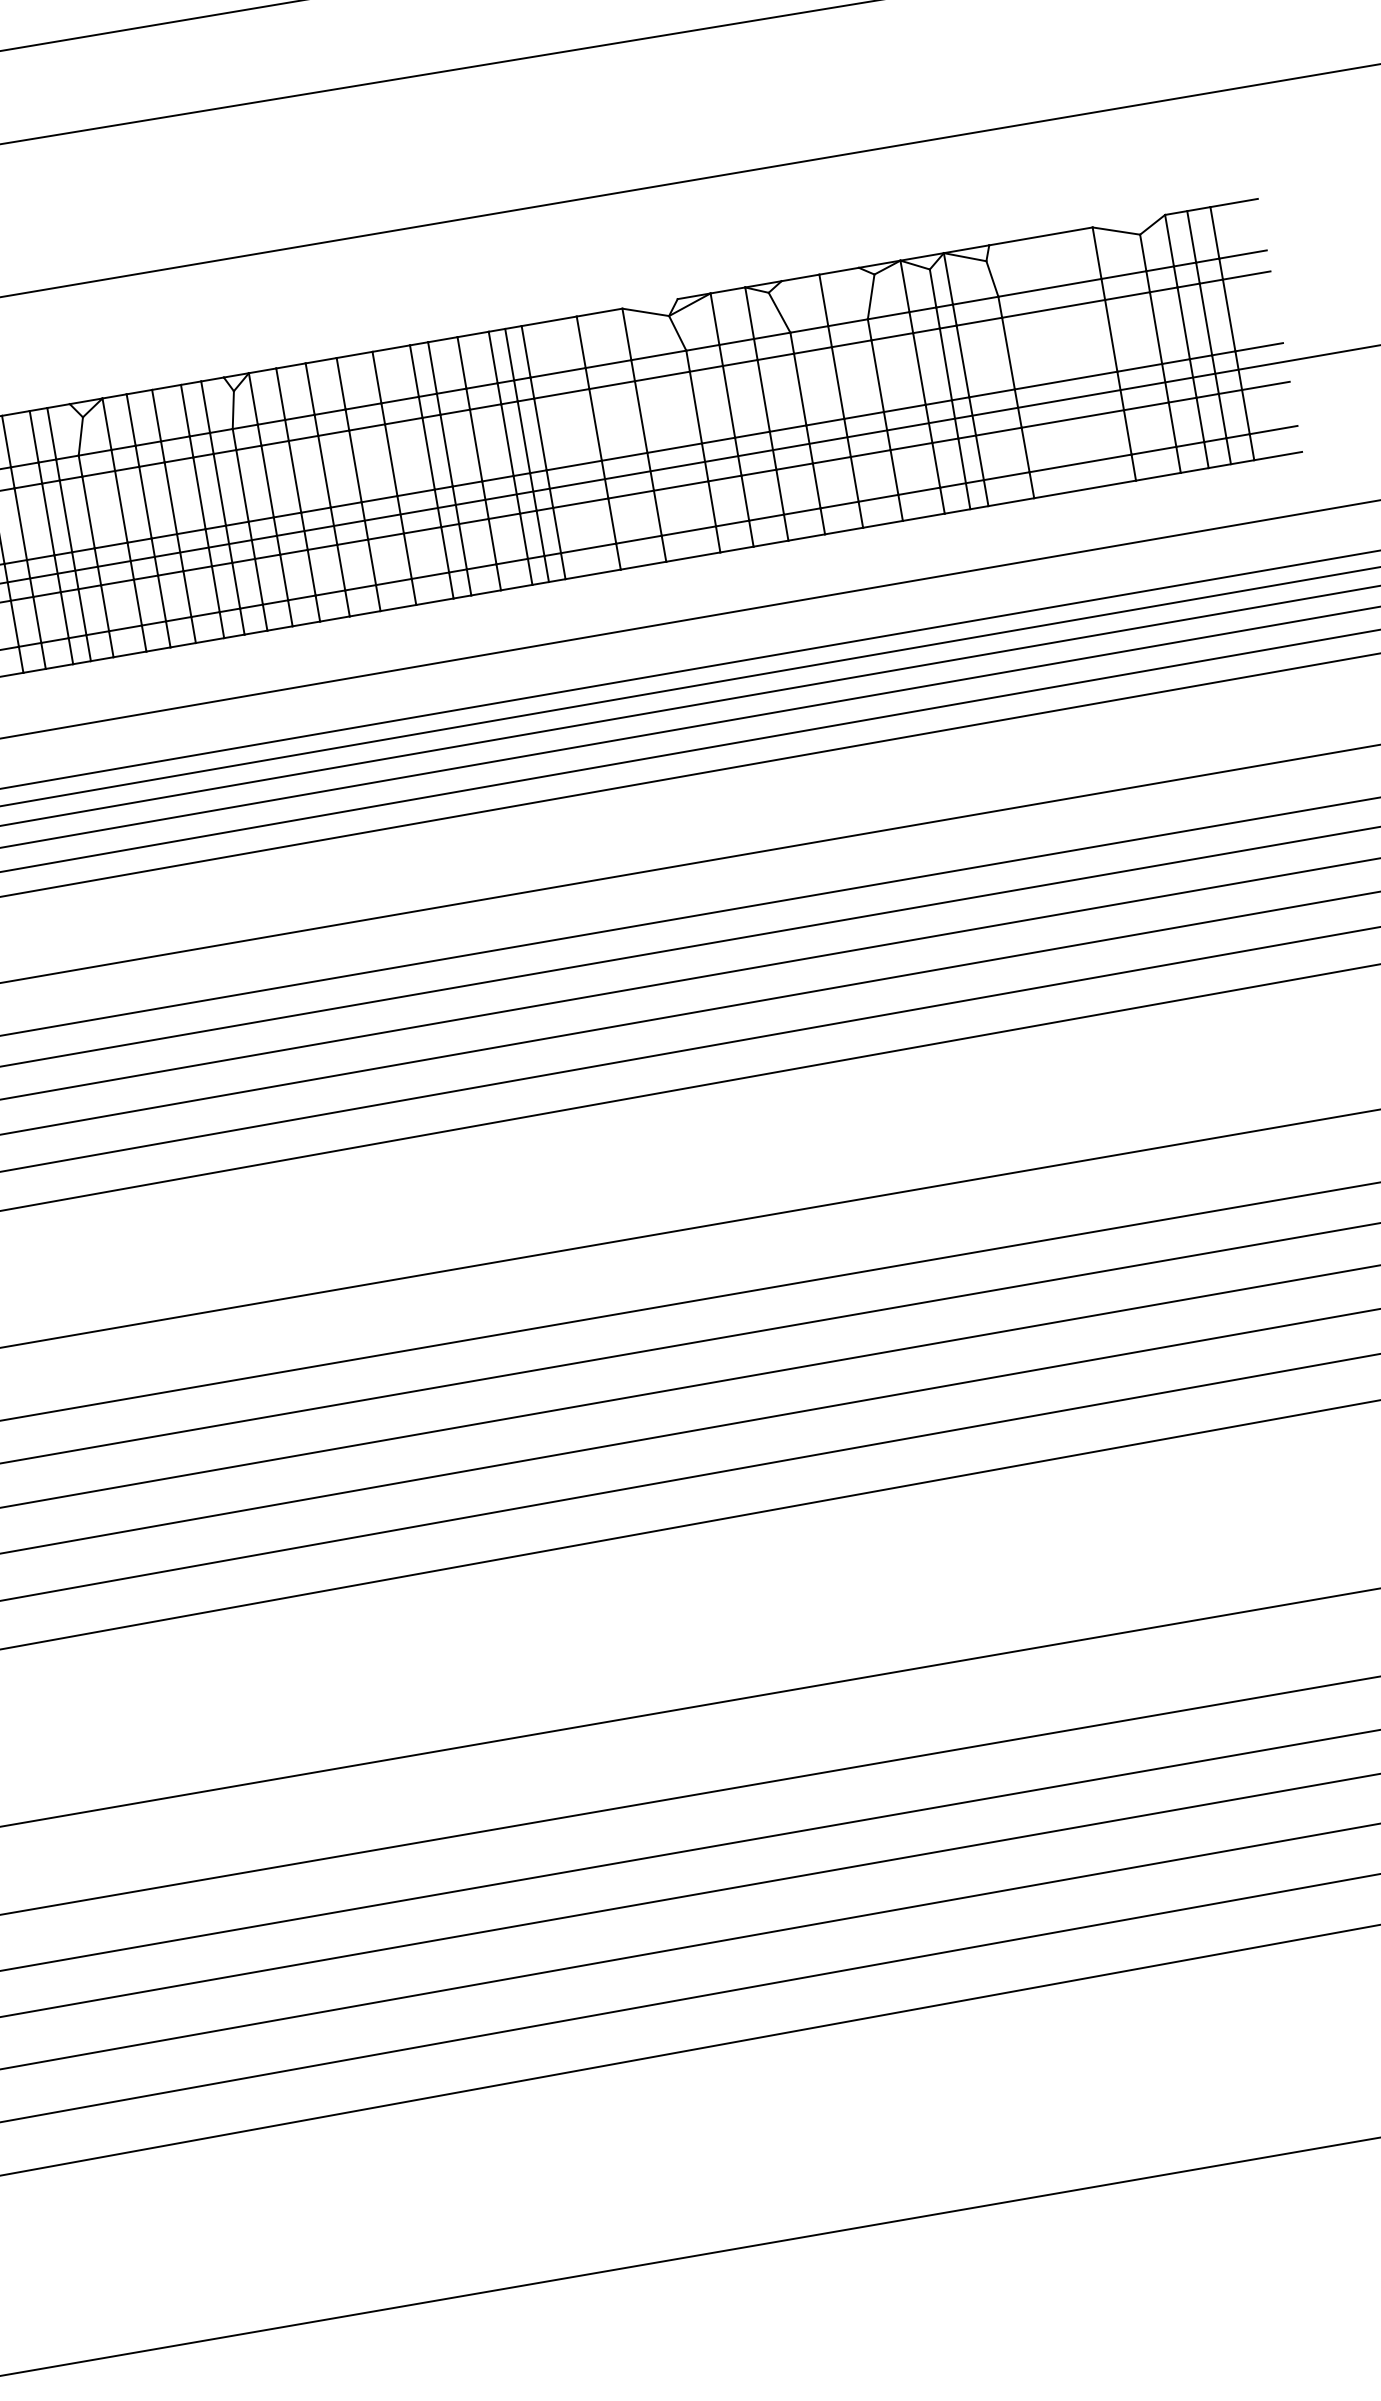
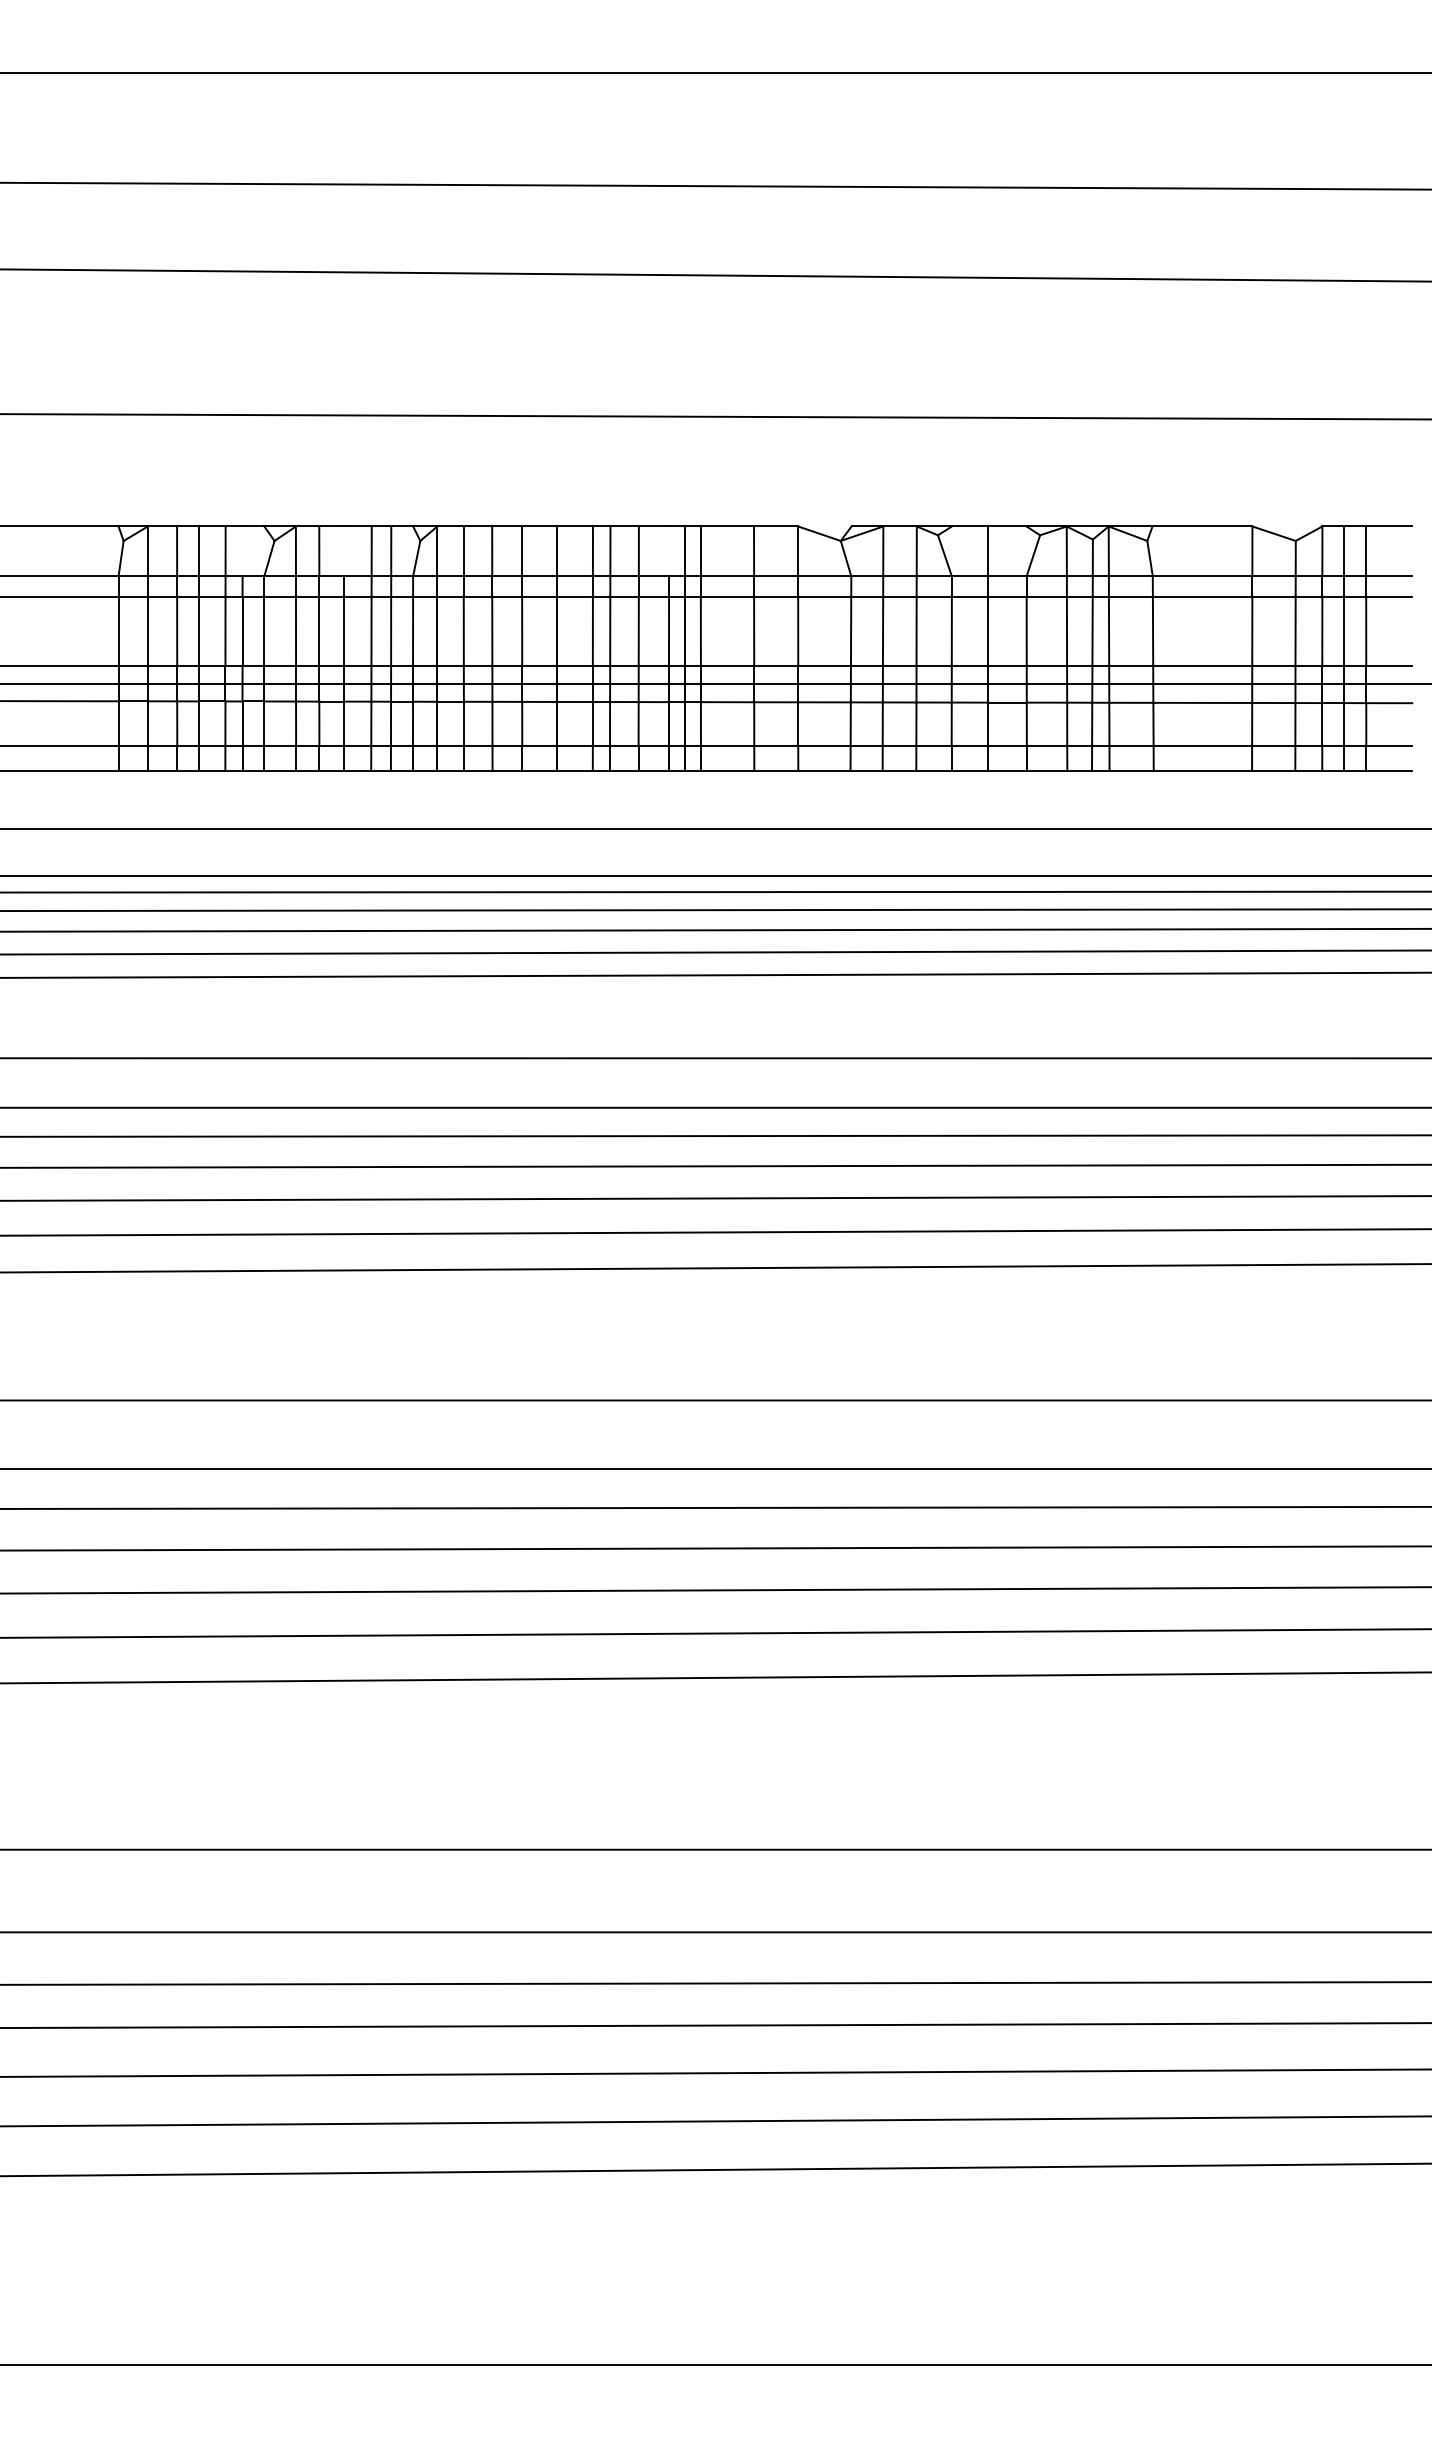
line: (493, 357) -> (669, 551), removed
line: (156, 415) -> (343, 551), removed
line: (51, 433) -> (242, 551), removed

